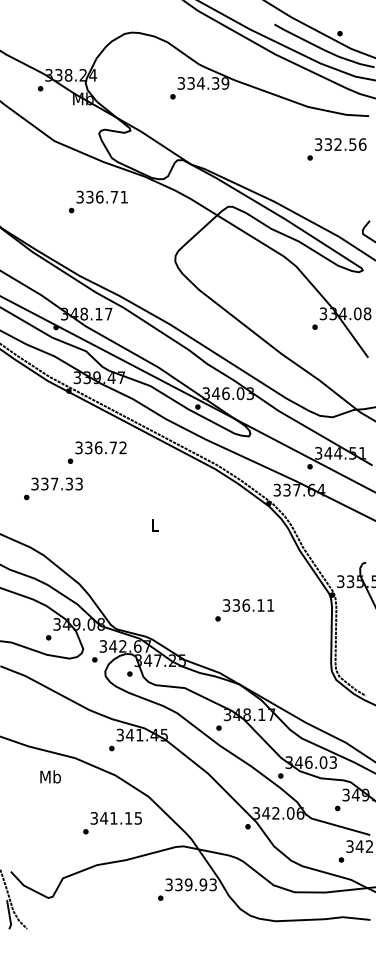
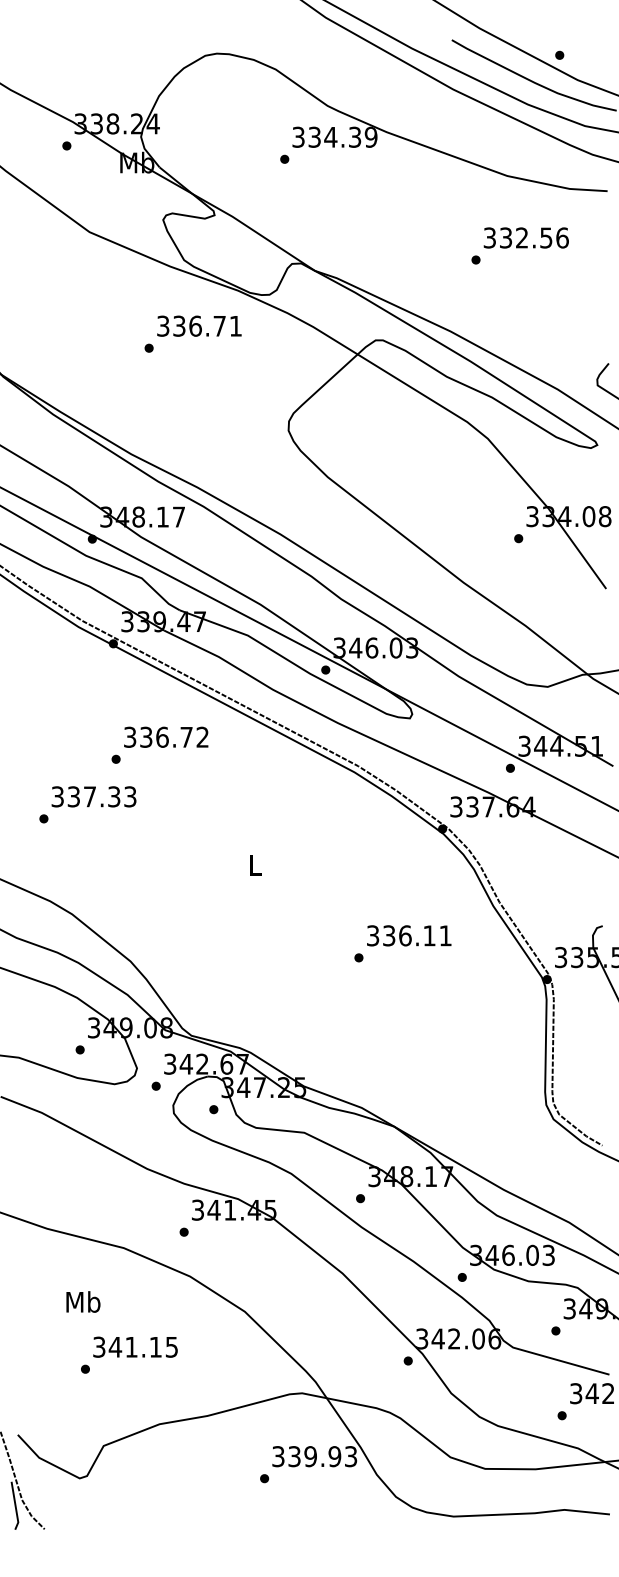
text: (336, 149) -> (519, 246), moved
text: (97, 201) -> (191, 333), moved
text: (244, 610) -> (402, 944), moved
text: (50, 776) -> (83, 1301), moved
text: (112, 823) -> (129, 1355), moved

